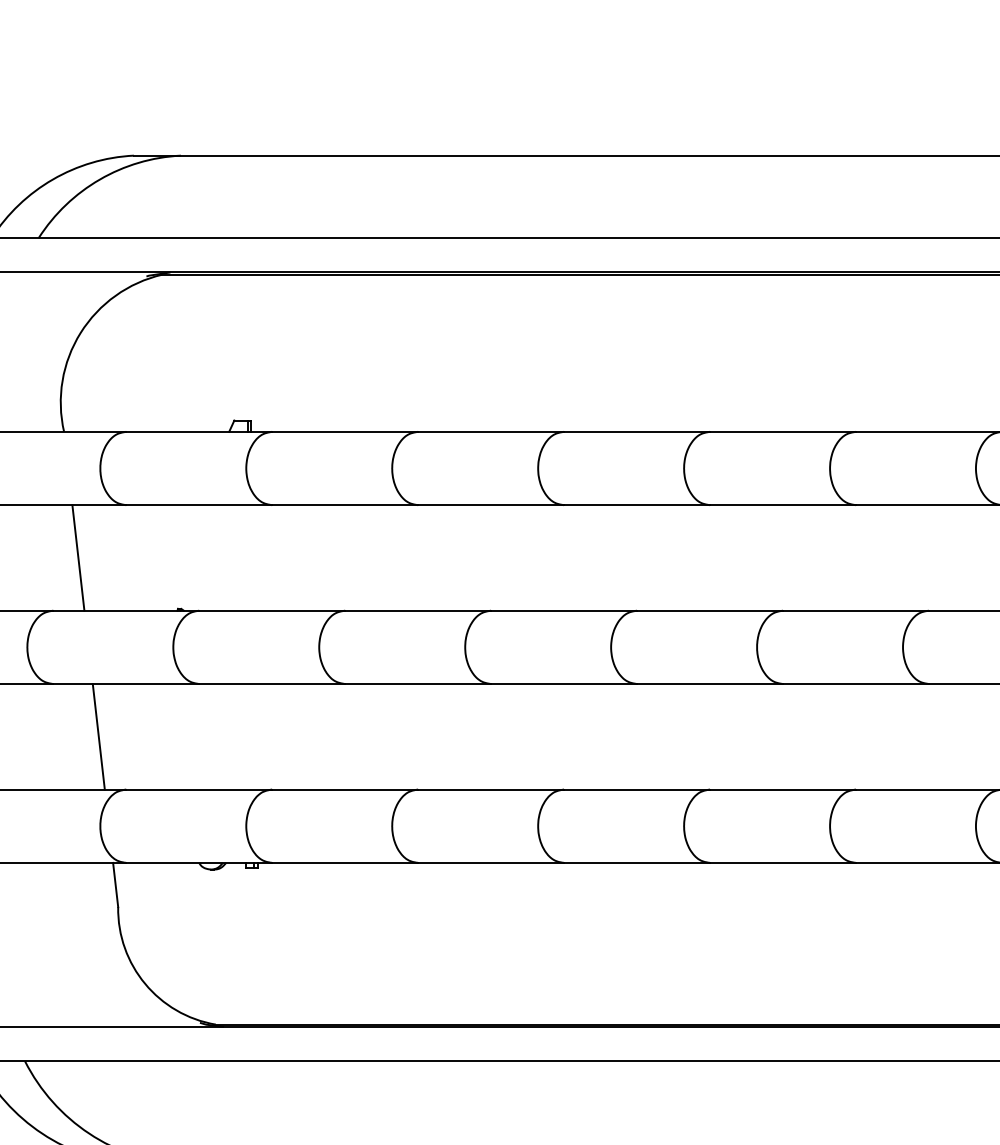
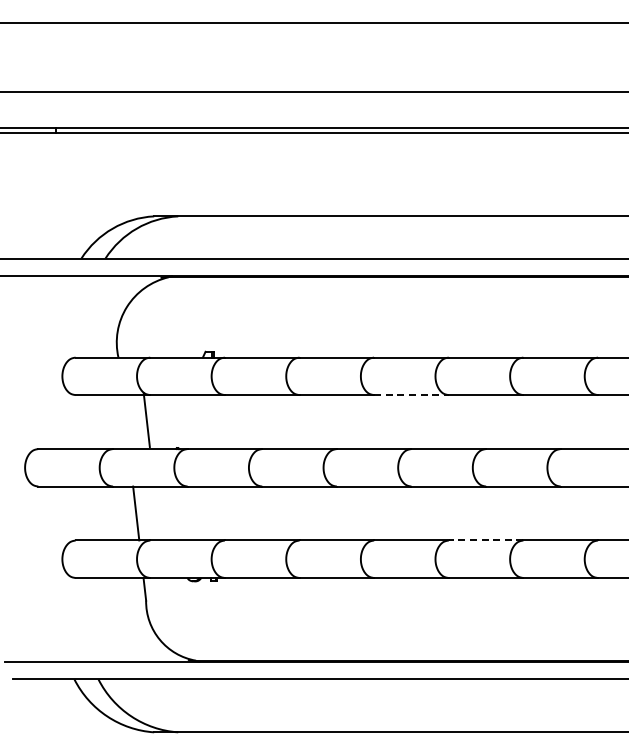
line: (637, 505) -> (411, 395), solid -> dashed
line: (77, 558) -> (146, 420), moved
line: (781, 789) -> (485, 540), solid -> dashed

